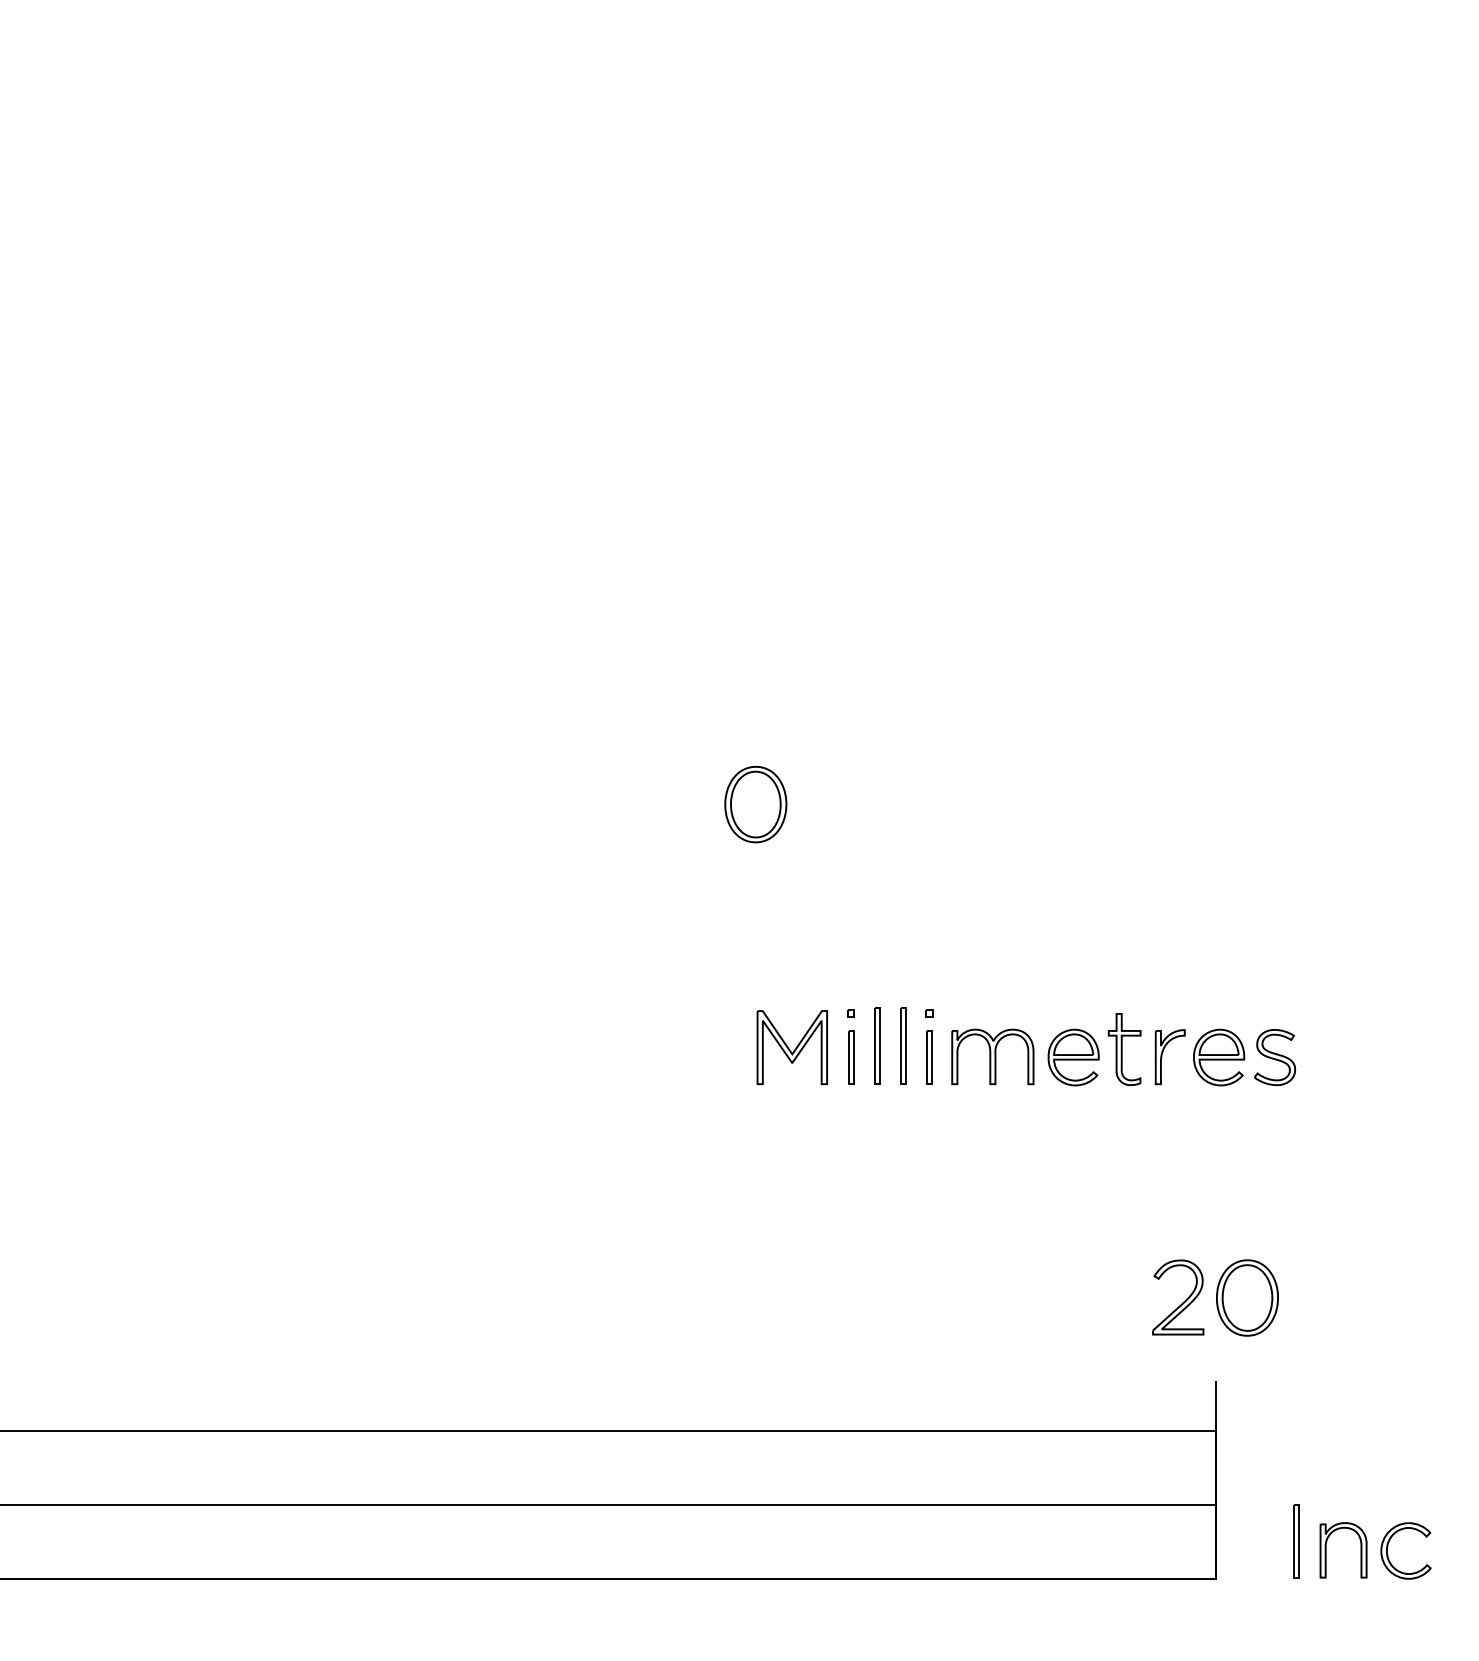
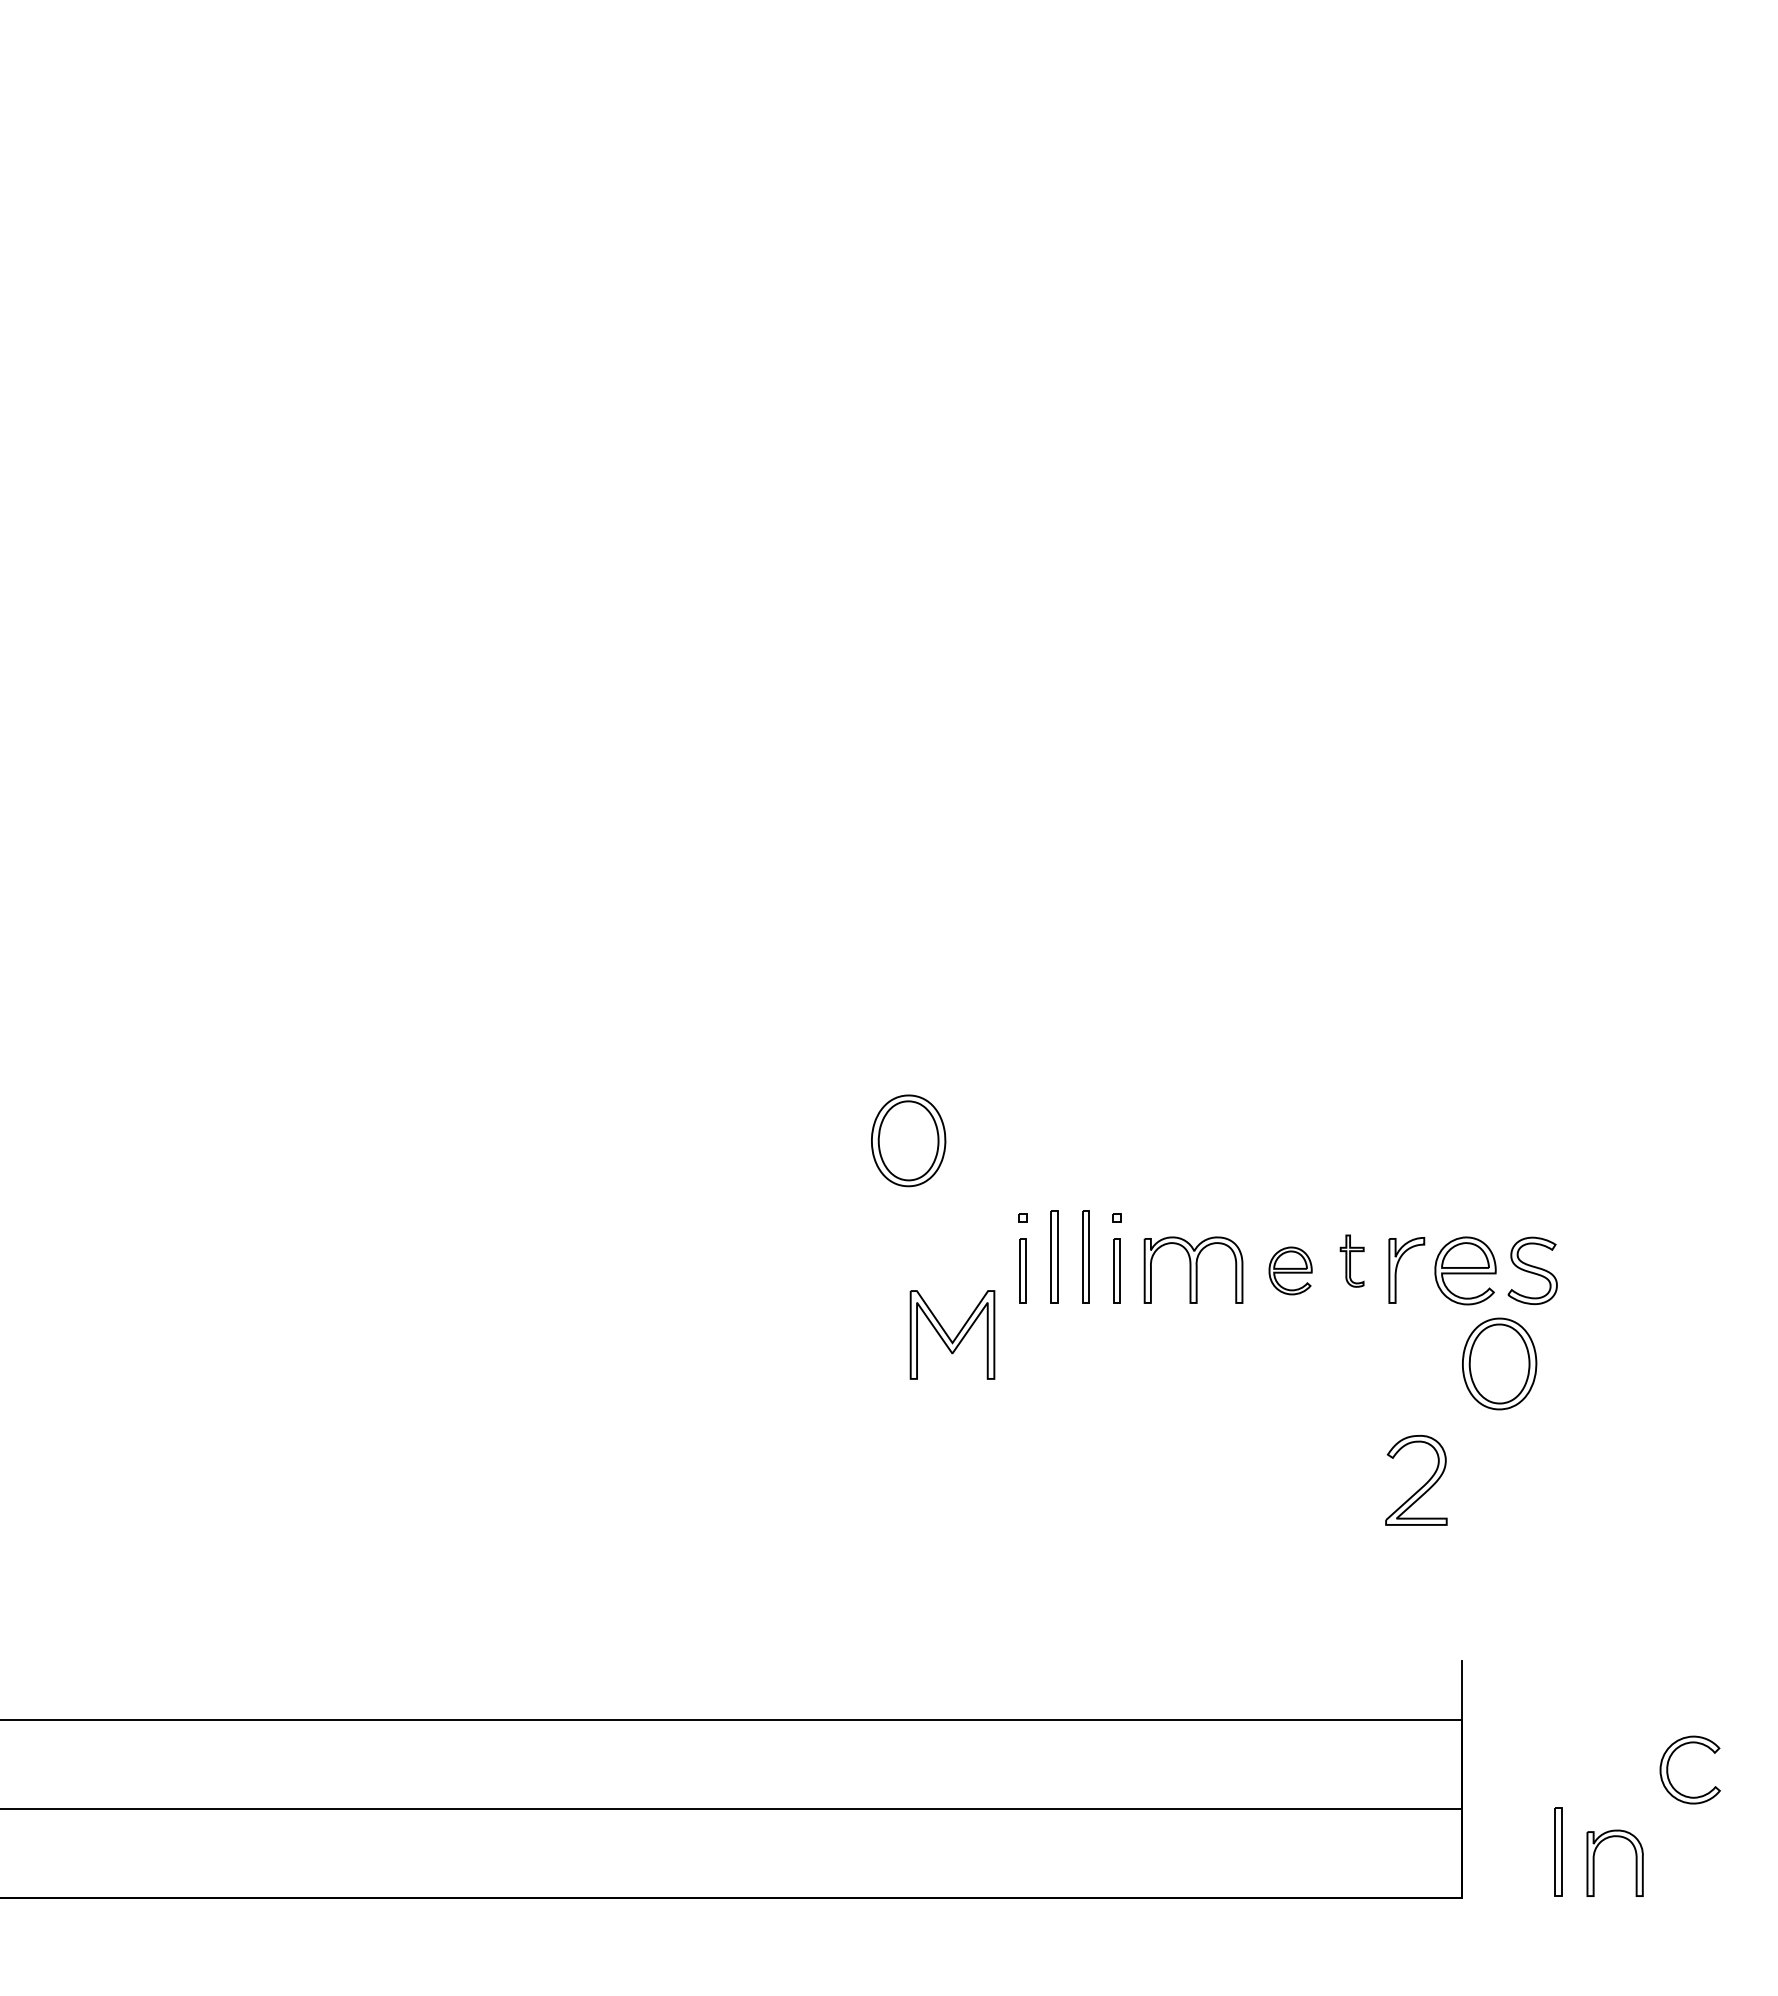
part: (755, 804) -> (908, 1140), moved
part: (792, 1047) -> (952, 1334), moved
part: (1125, 1048) -> (1352, 1260), size x0.6
part: (1073, 1057) -> (1290, 1270), size x0.7
part: (1247, 1297) -> (1499, 1363), moved
part: (1182, 1302) -> (1421, 1486), moved
part: (1387, 1550) -> (1668, 1769), moved

